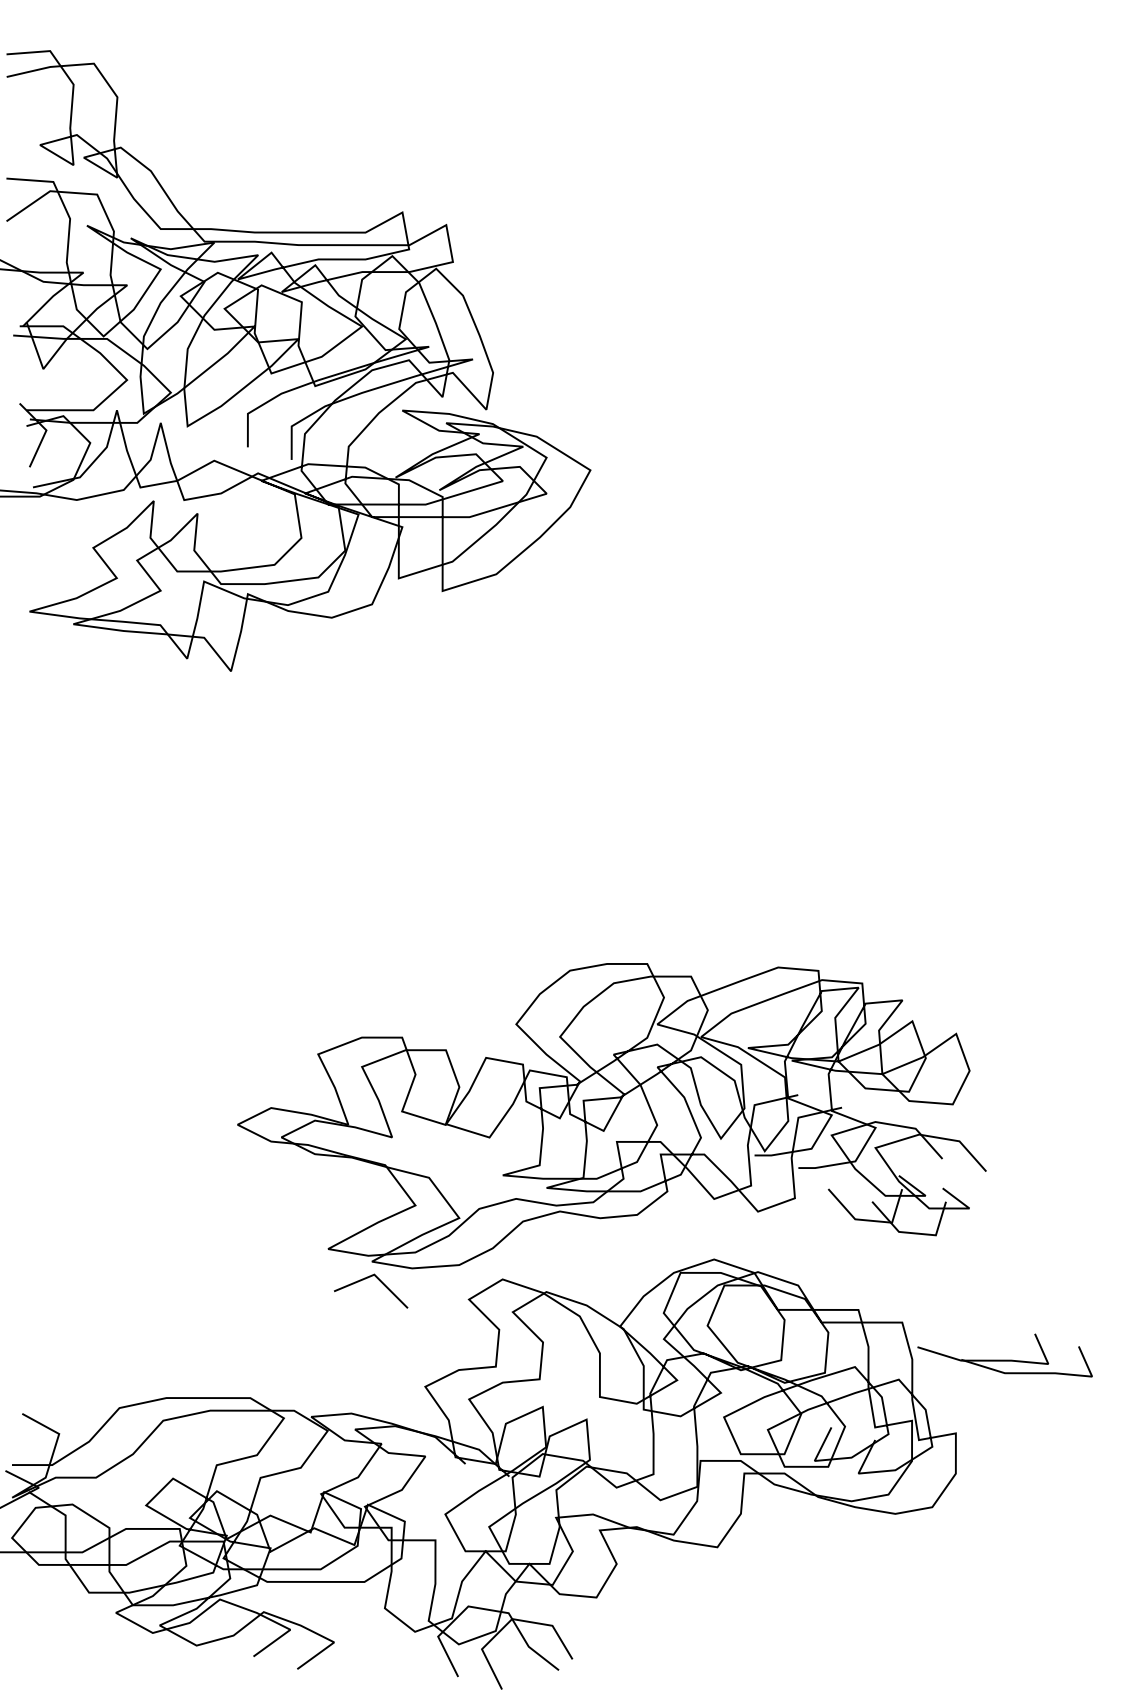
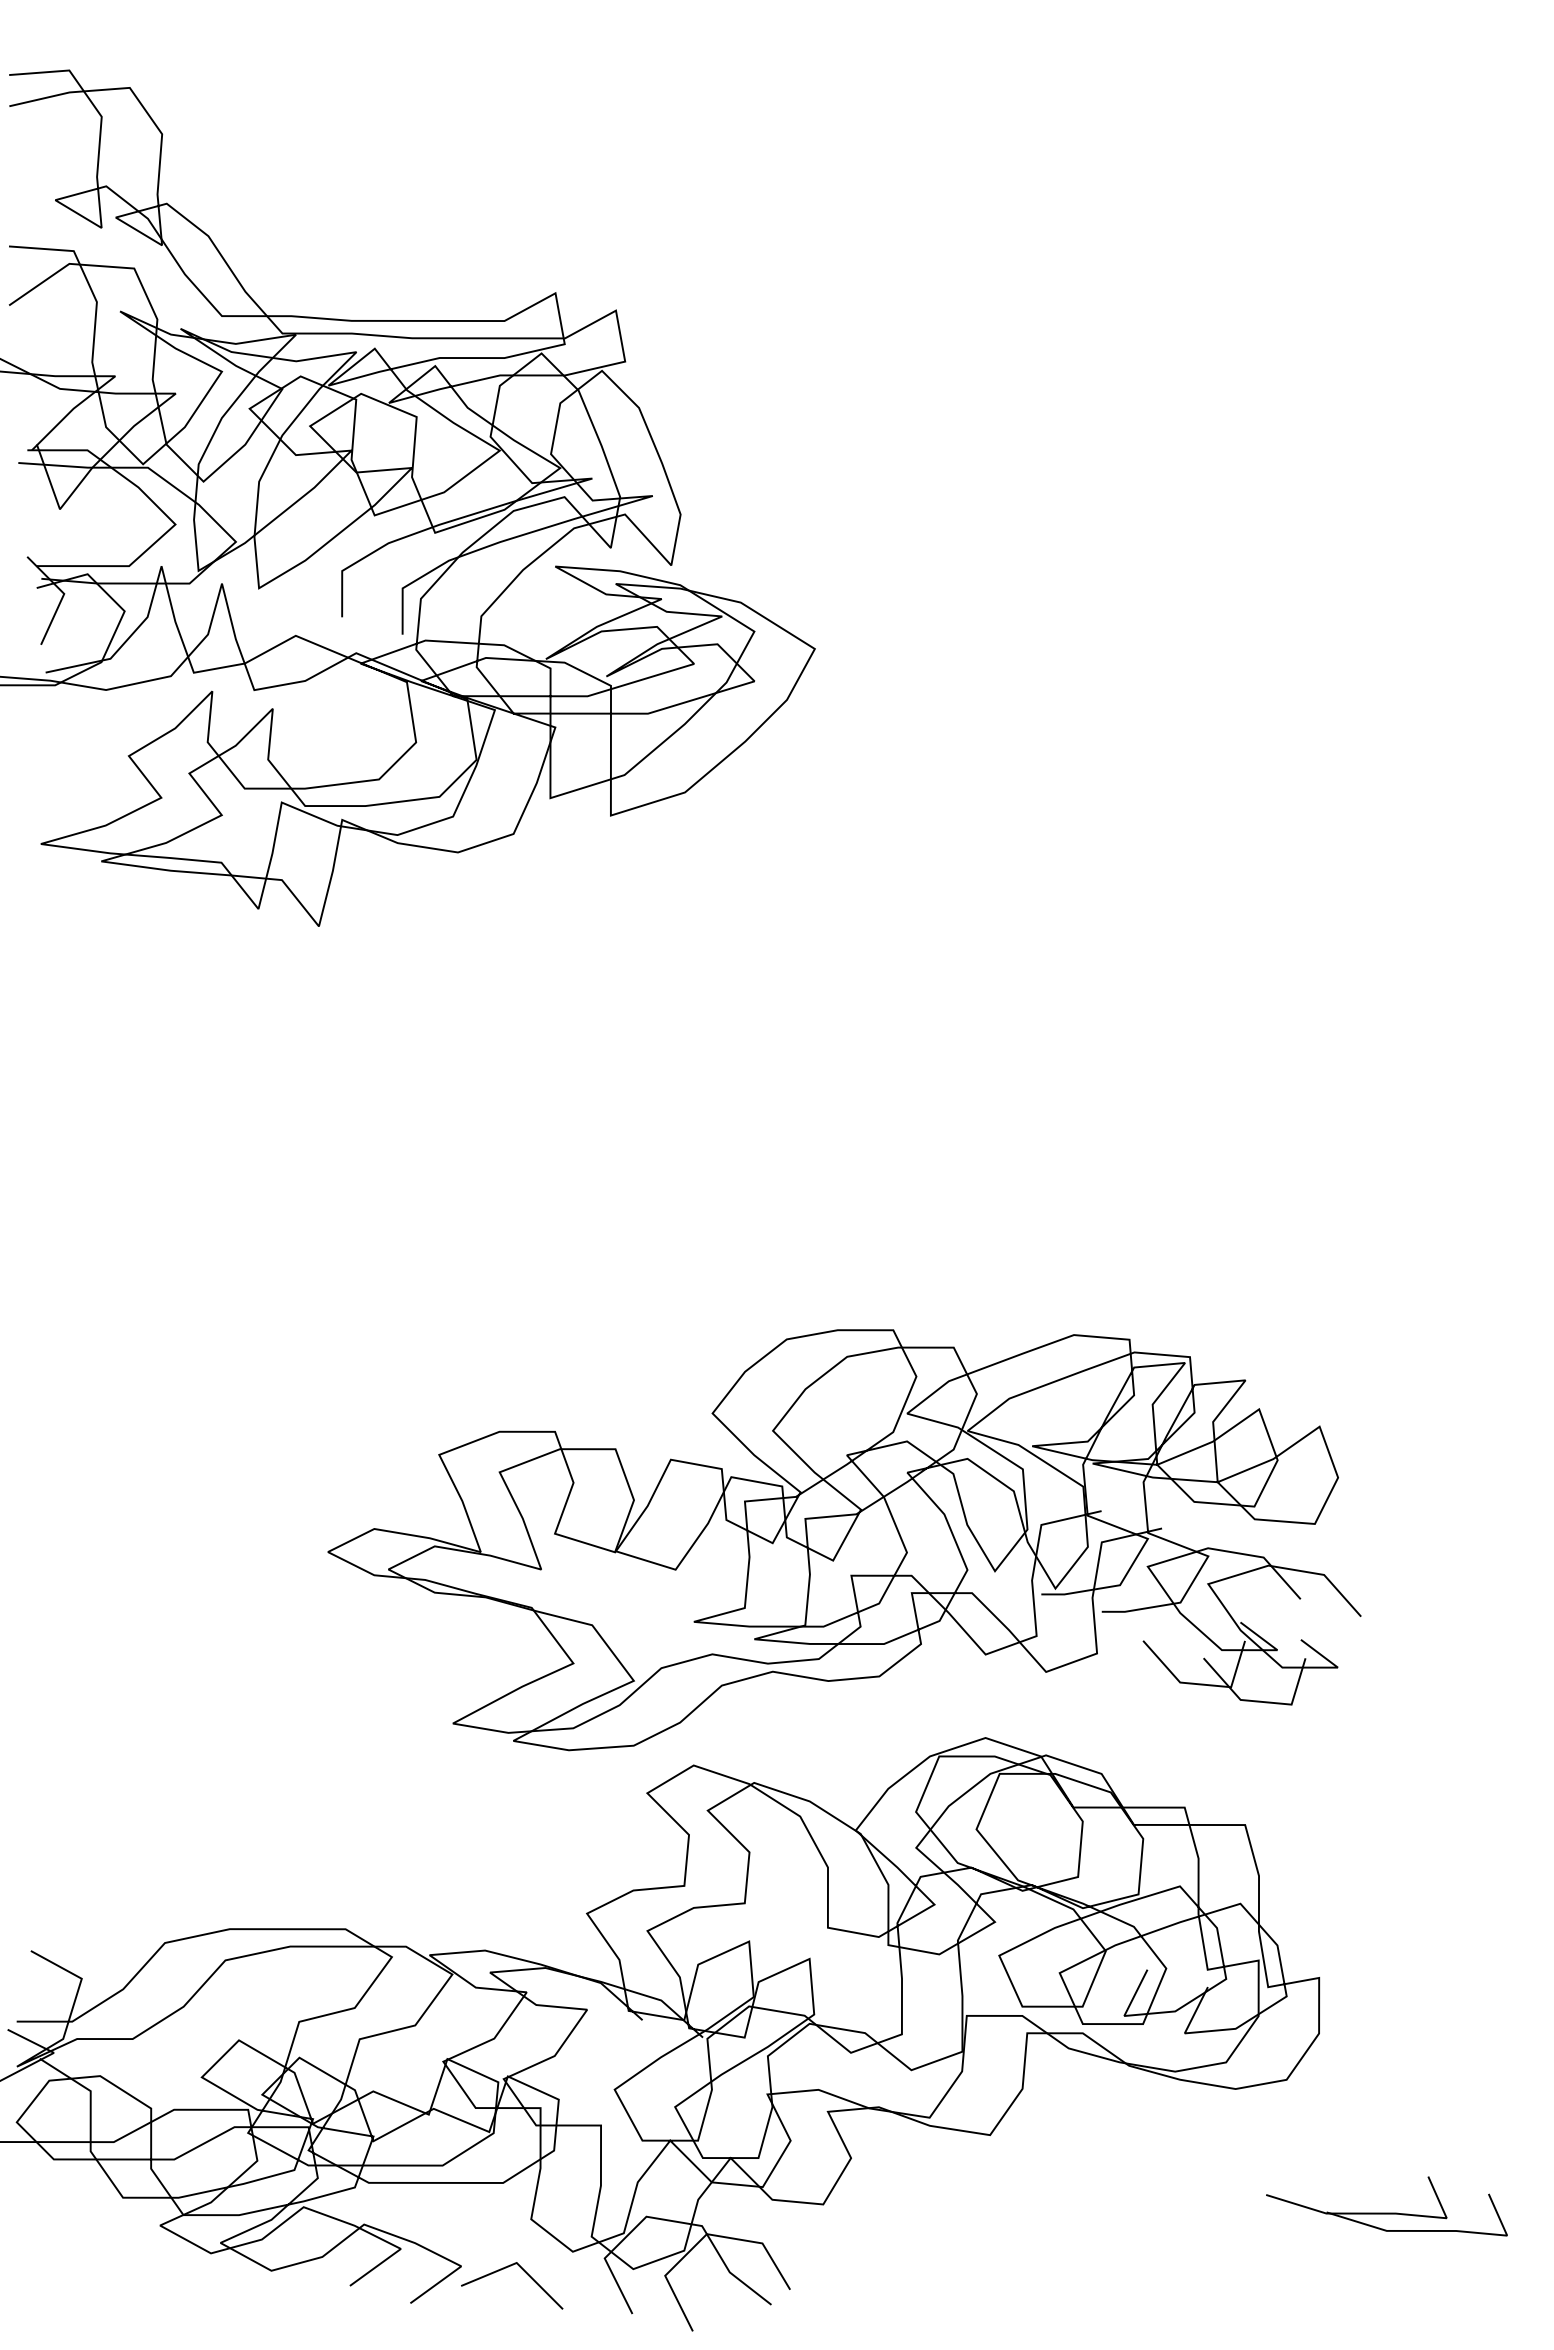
line: (380, 1281) -> (524, 2272), moved
part: (1004, 1355) -> (1386, 2206), moved

